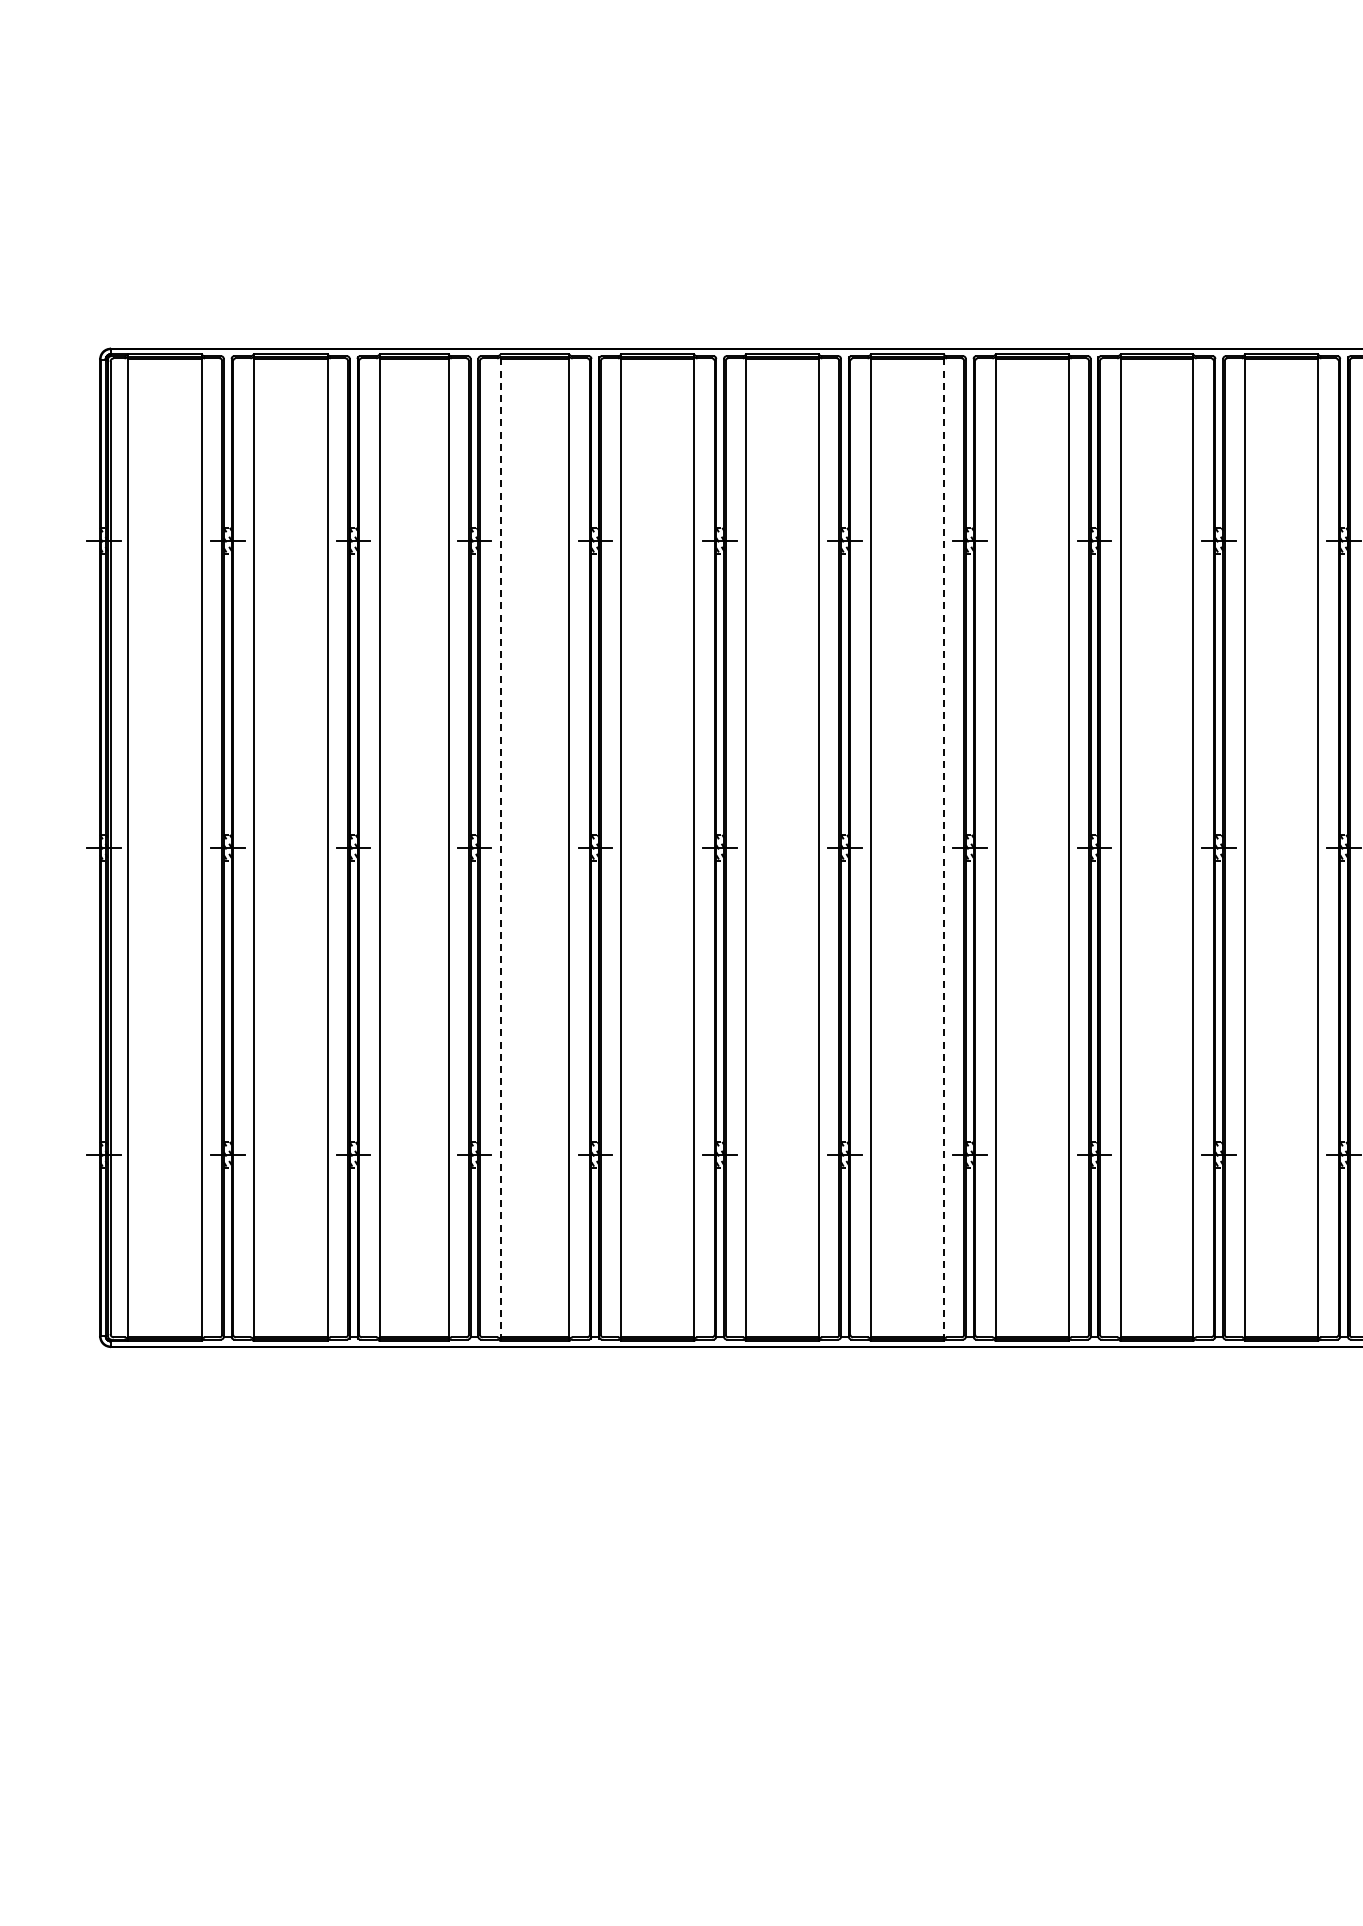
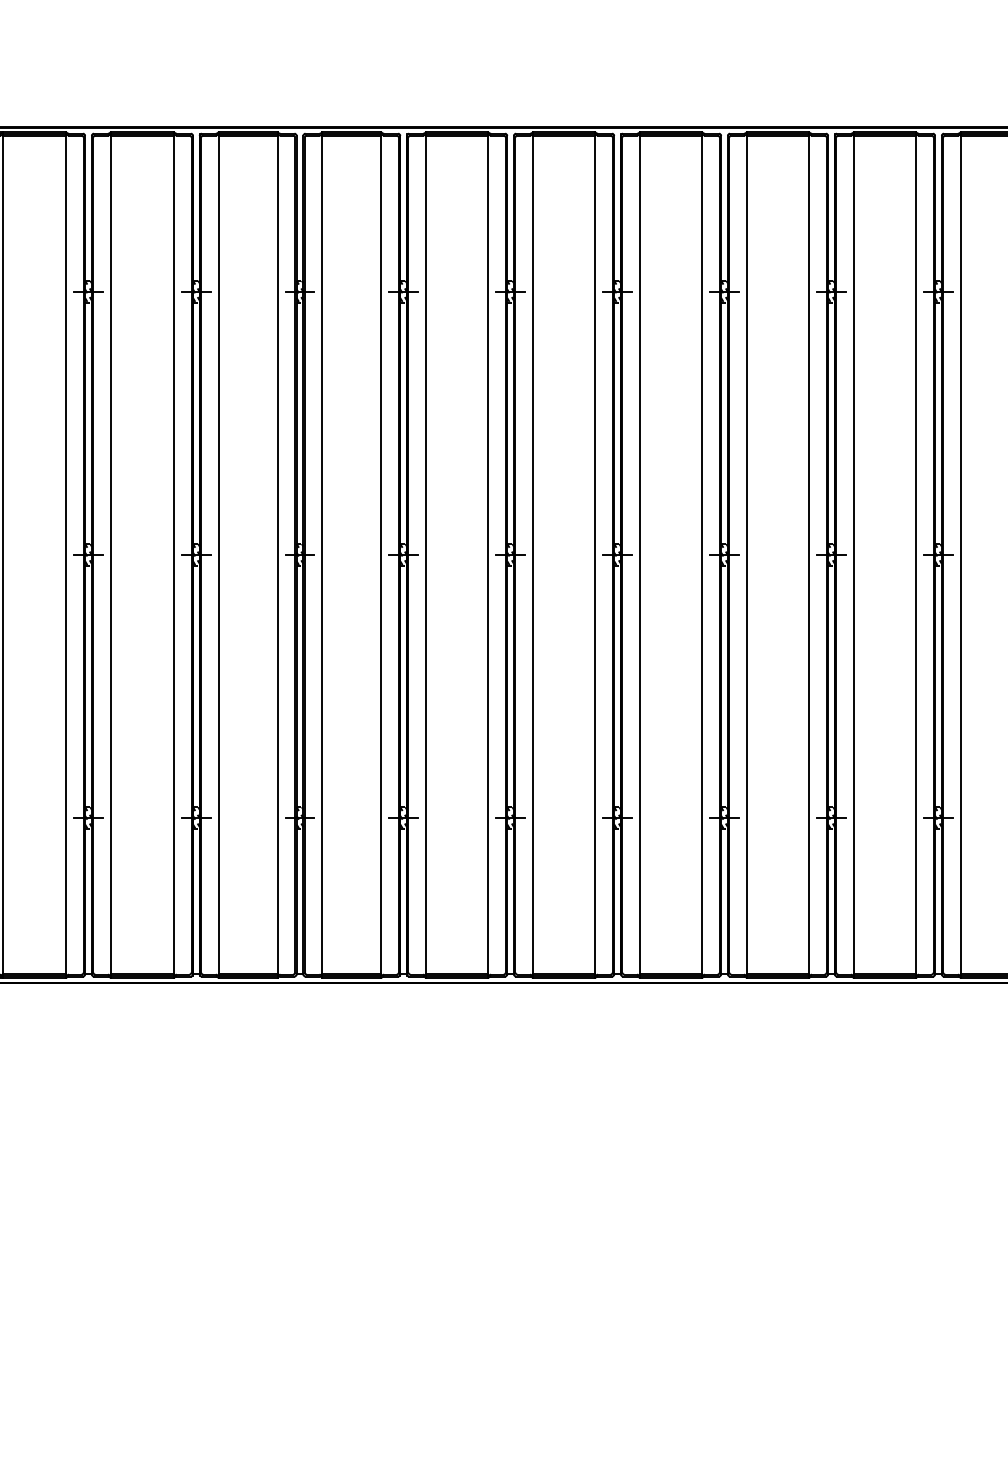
line: (500, 847) -> (322, 554), dashed -> solid
line: (943, 847) -> (702, 554), dashed -> solid

